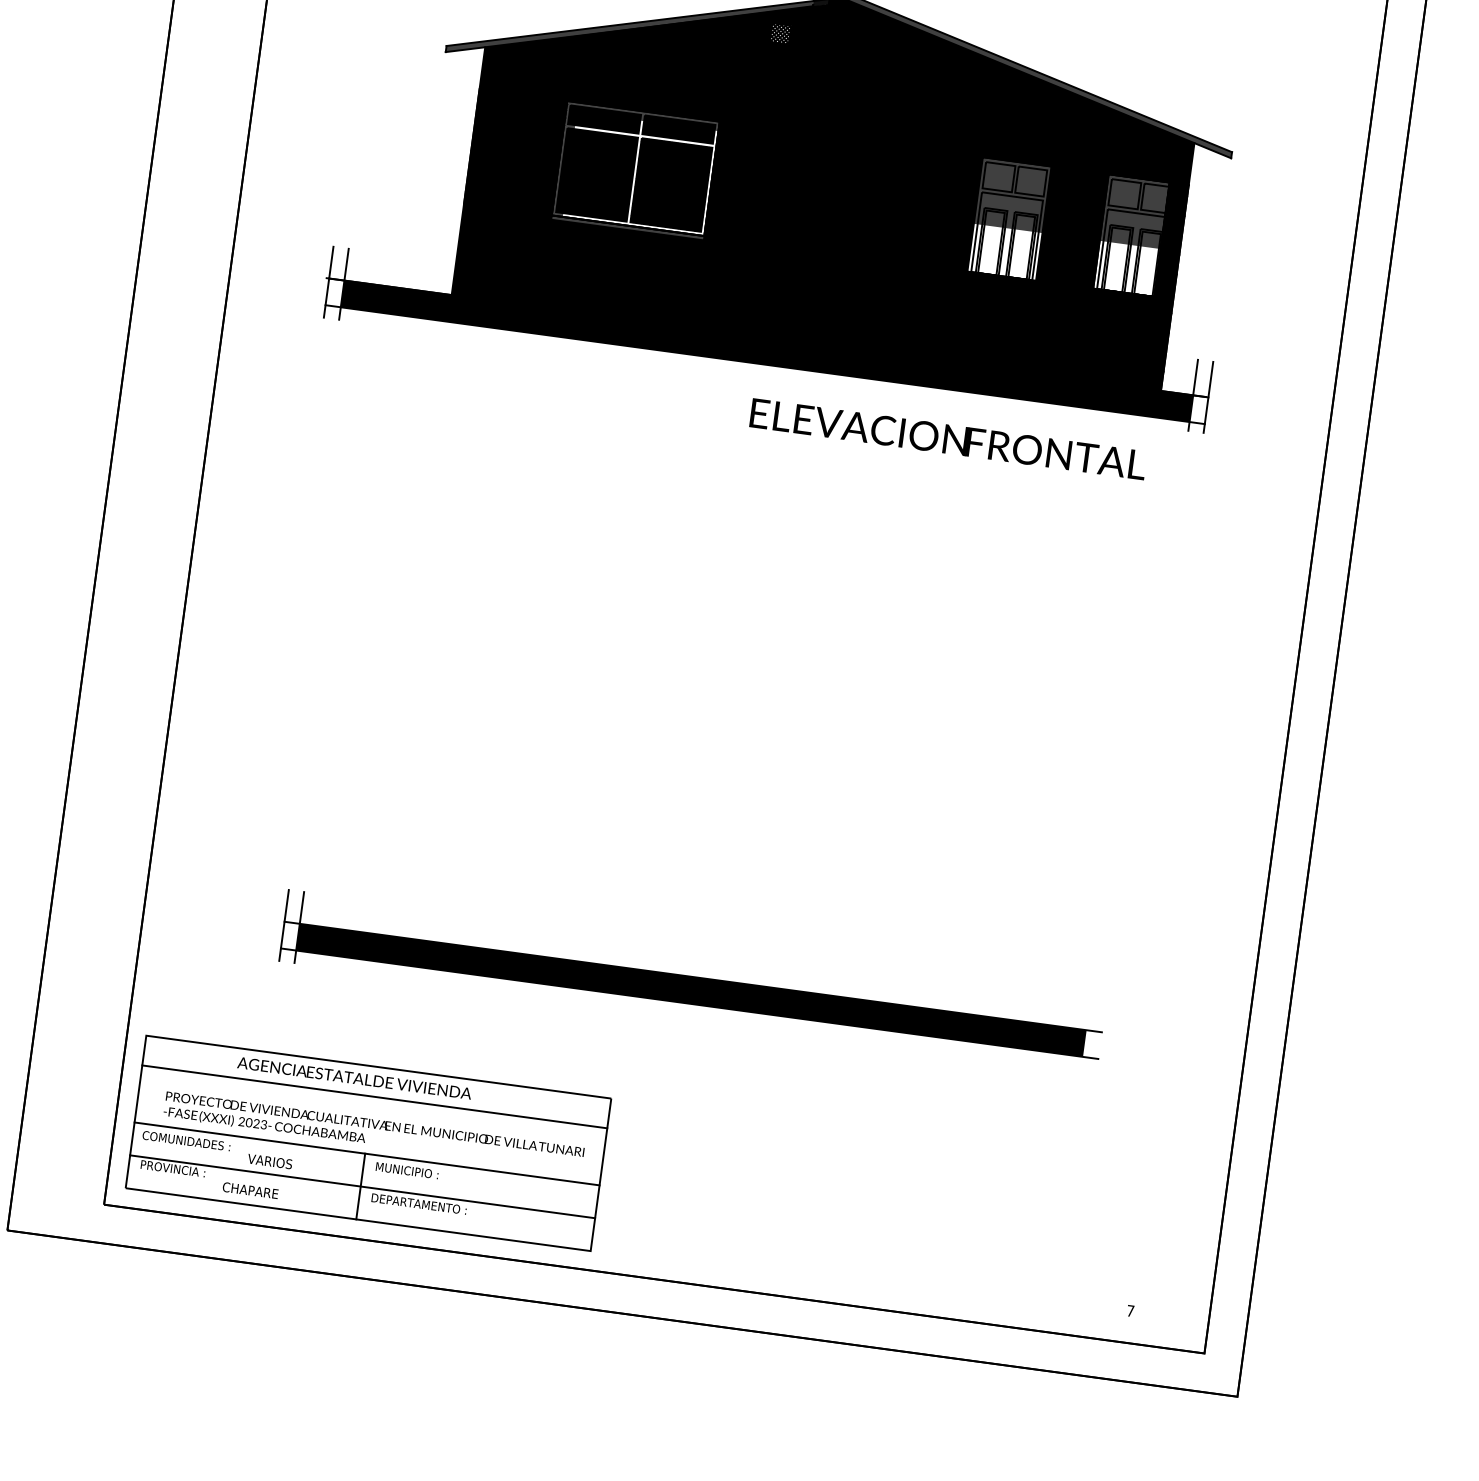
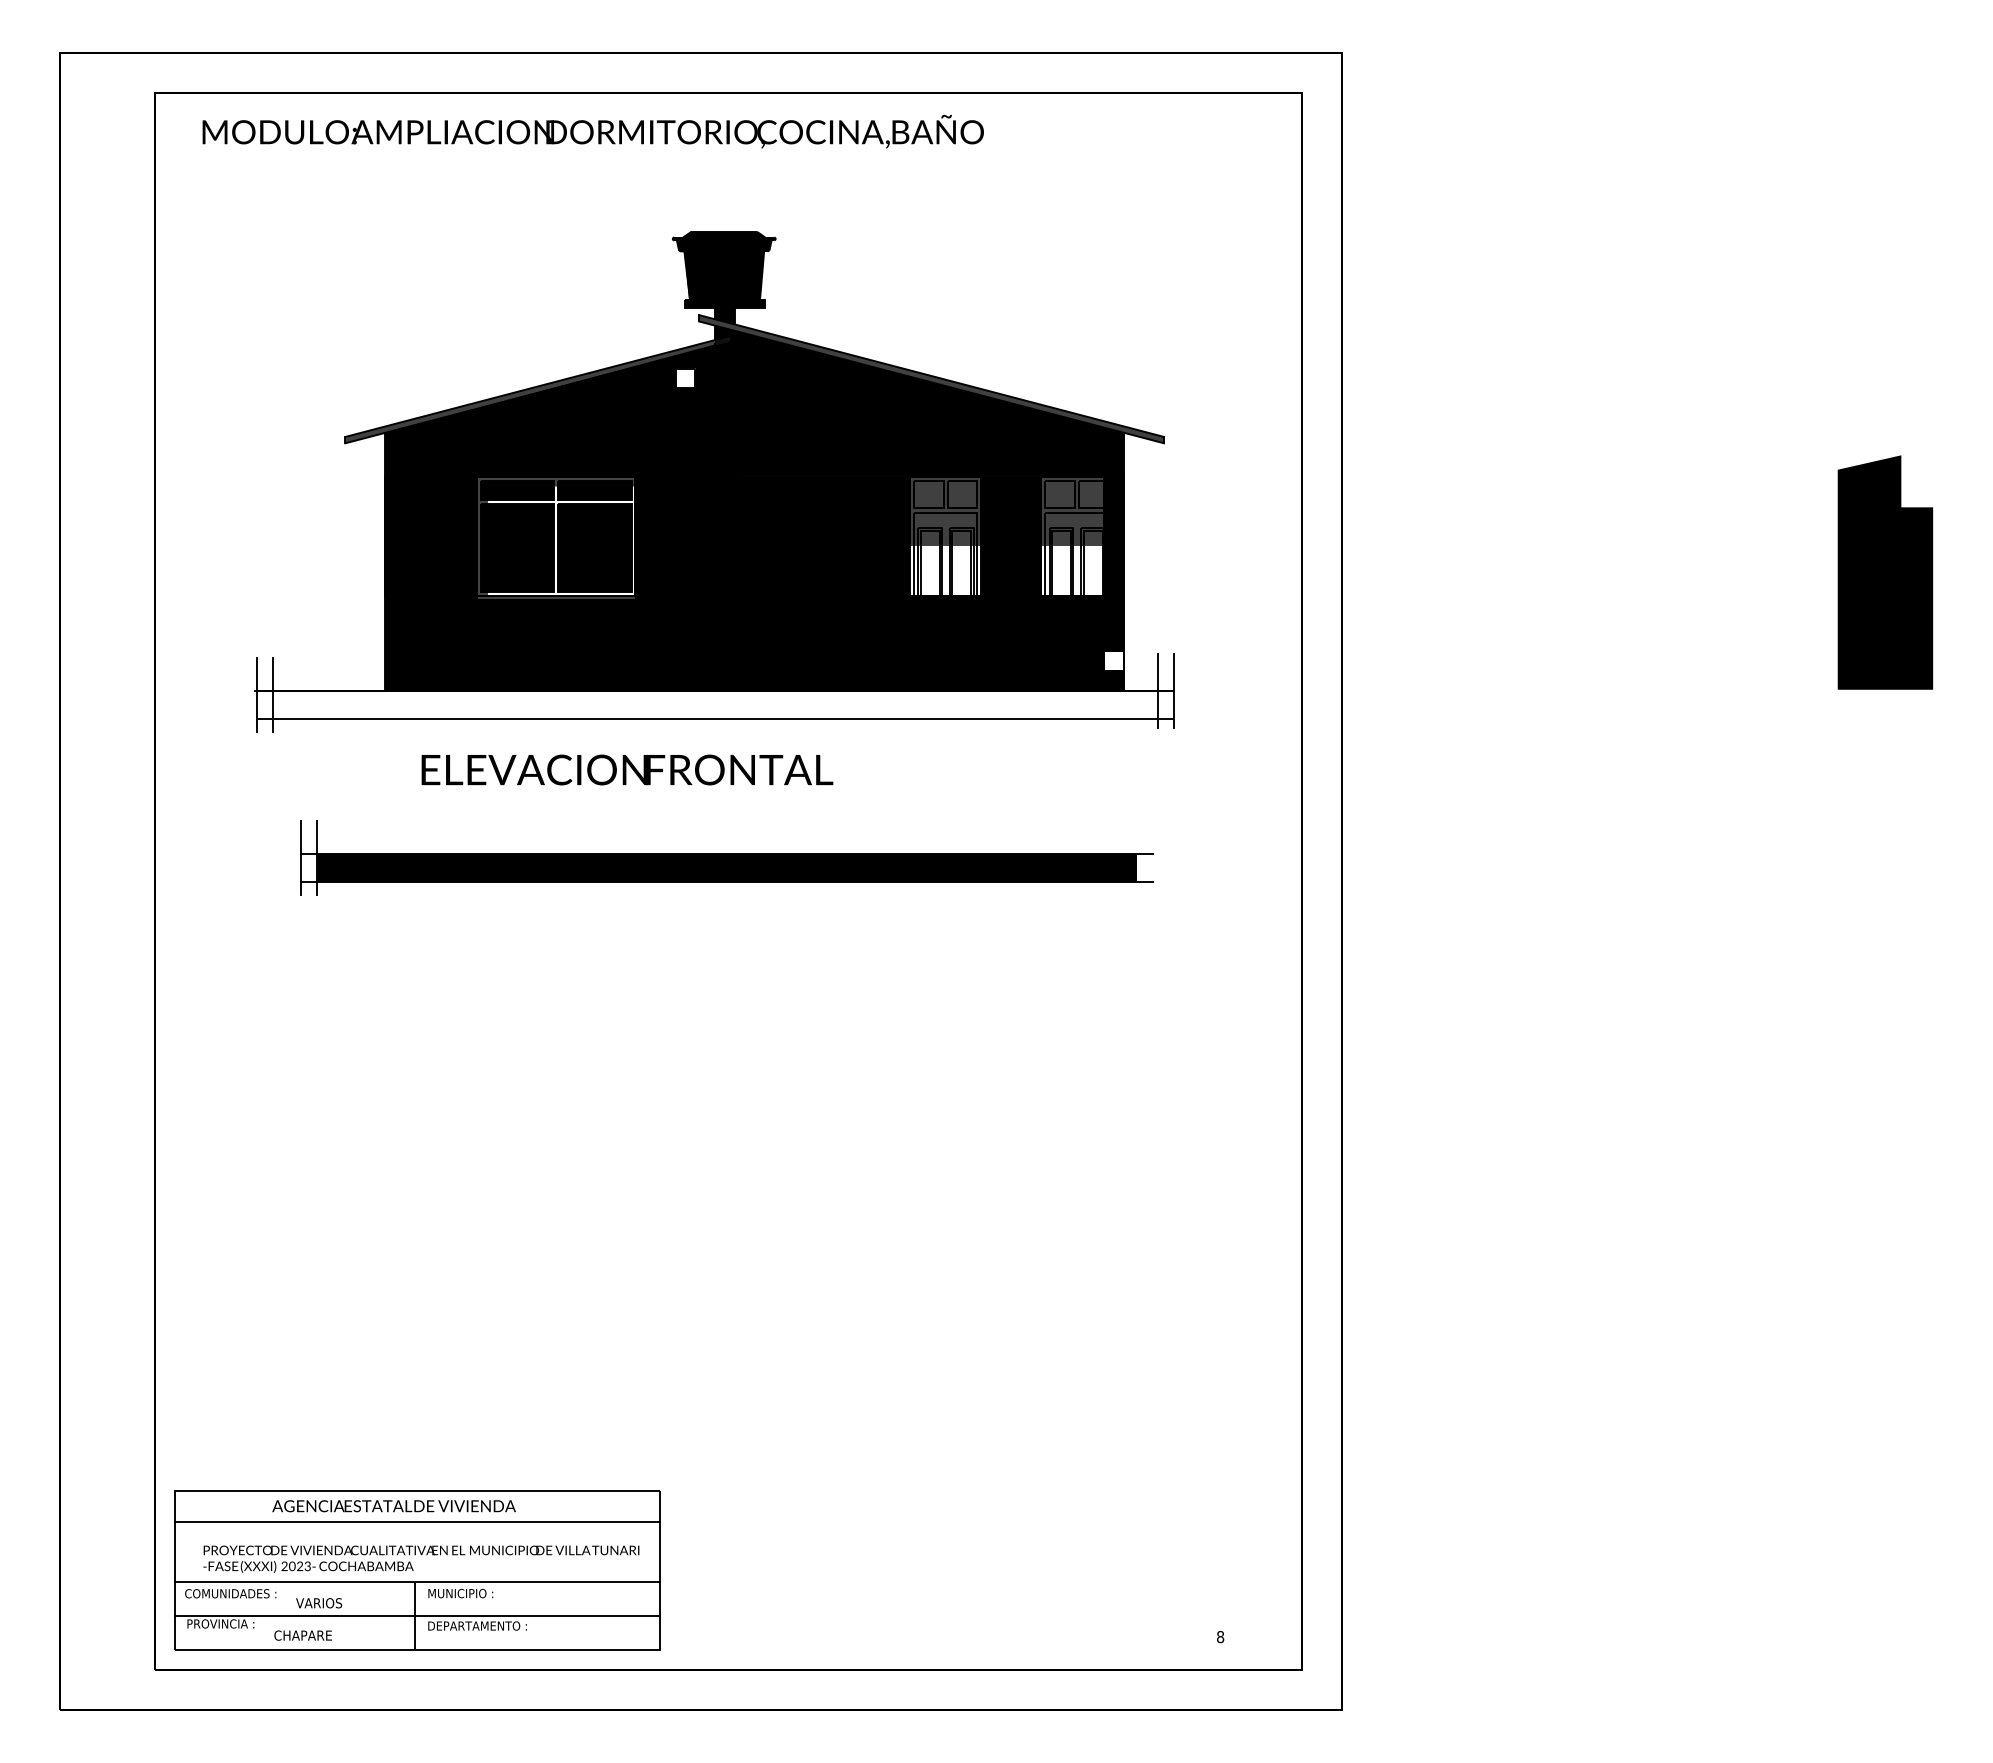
hatch: (780, 34) -> (685, 378), removed
fill: (766, 351) -> (715, 705), removed
fill: (1155, 360) -> (1114, 660), removed
text: (948, 438) -> (627, 769), moved
part: (692, 980) -> (726, 857), moved
text: (1130, 1311) -> (1220, 1637), 7 -> 8

